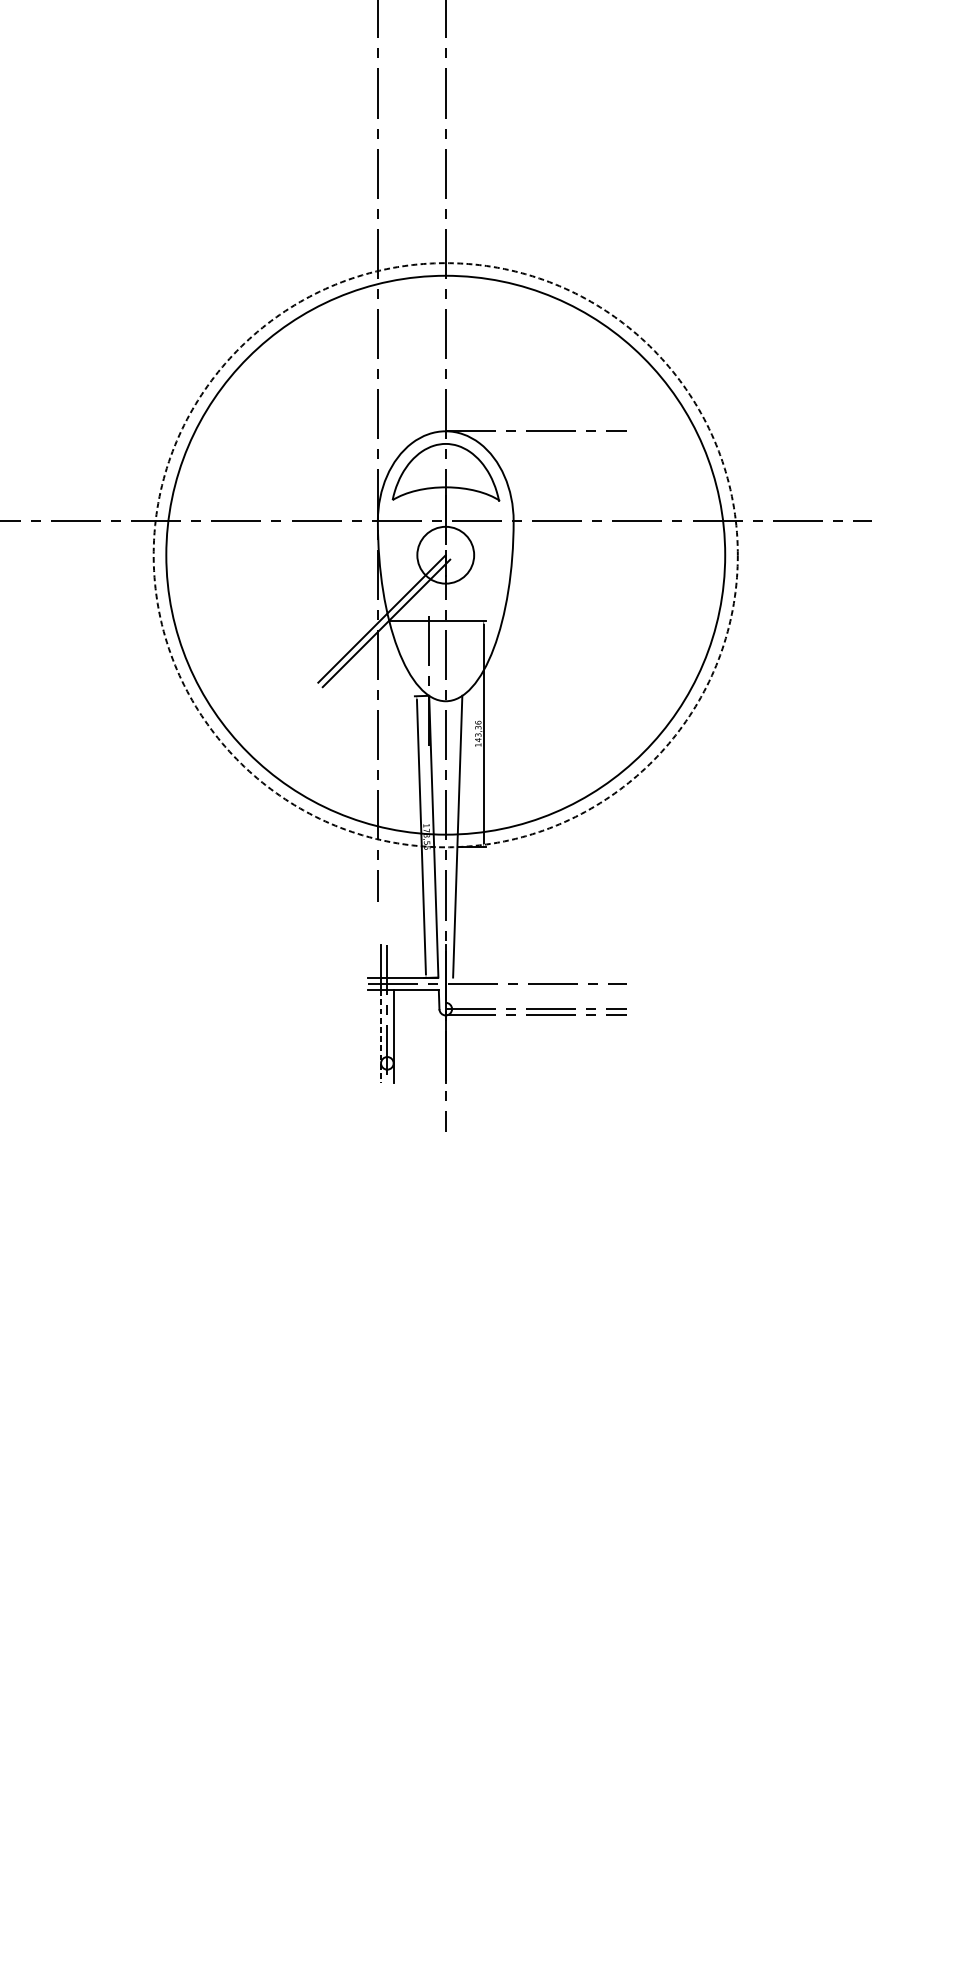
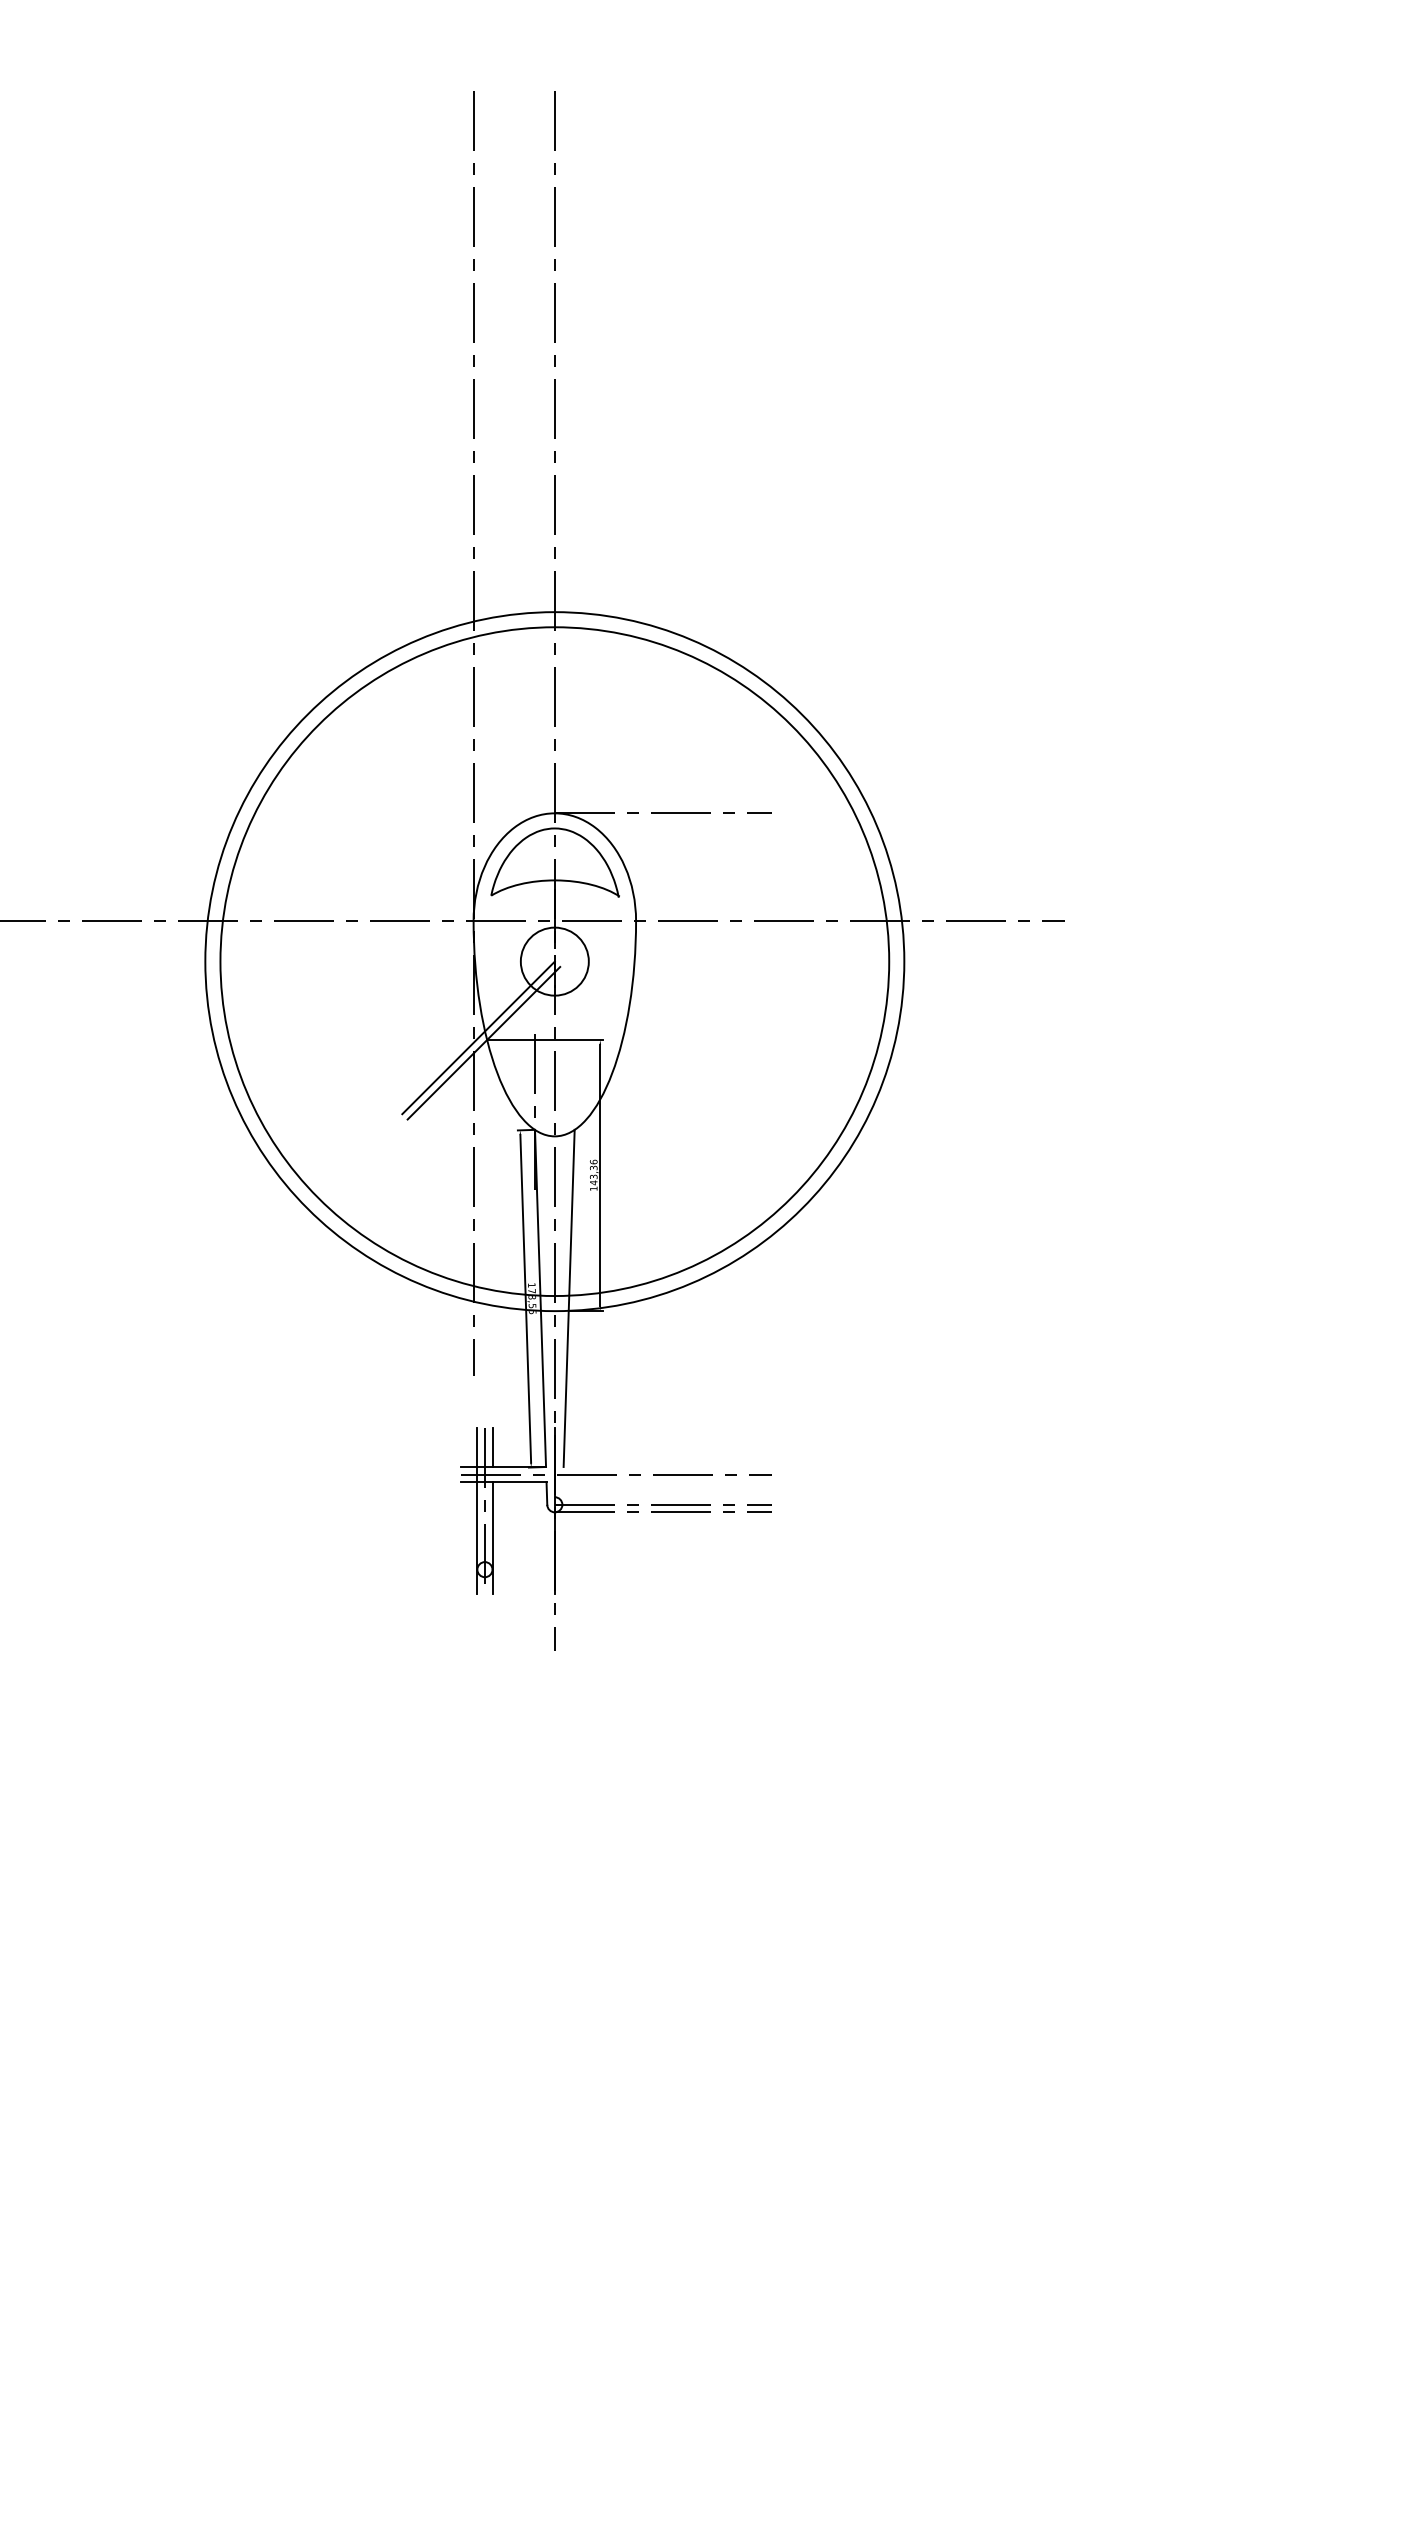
circle: (445, 555) -> (554, 961), dashed -> solid
line: (393, 960) -> (492, 1446), added
line: (381, 1036) -> (477, 1537), dashed -> solid

